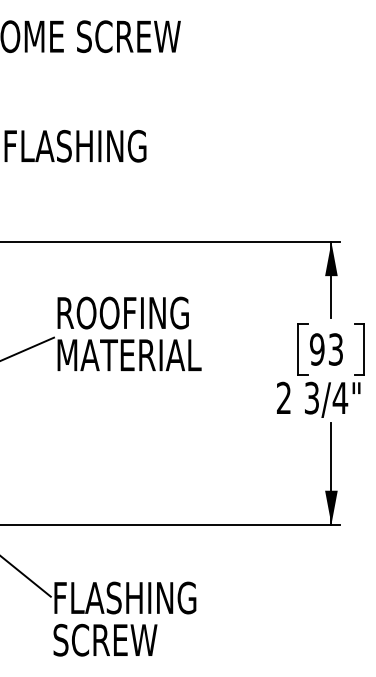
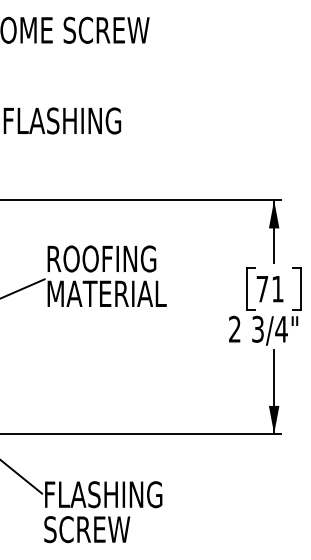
text: (325, 348) -> (269, 288), 93 -> 71

